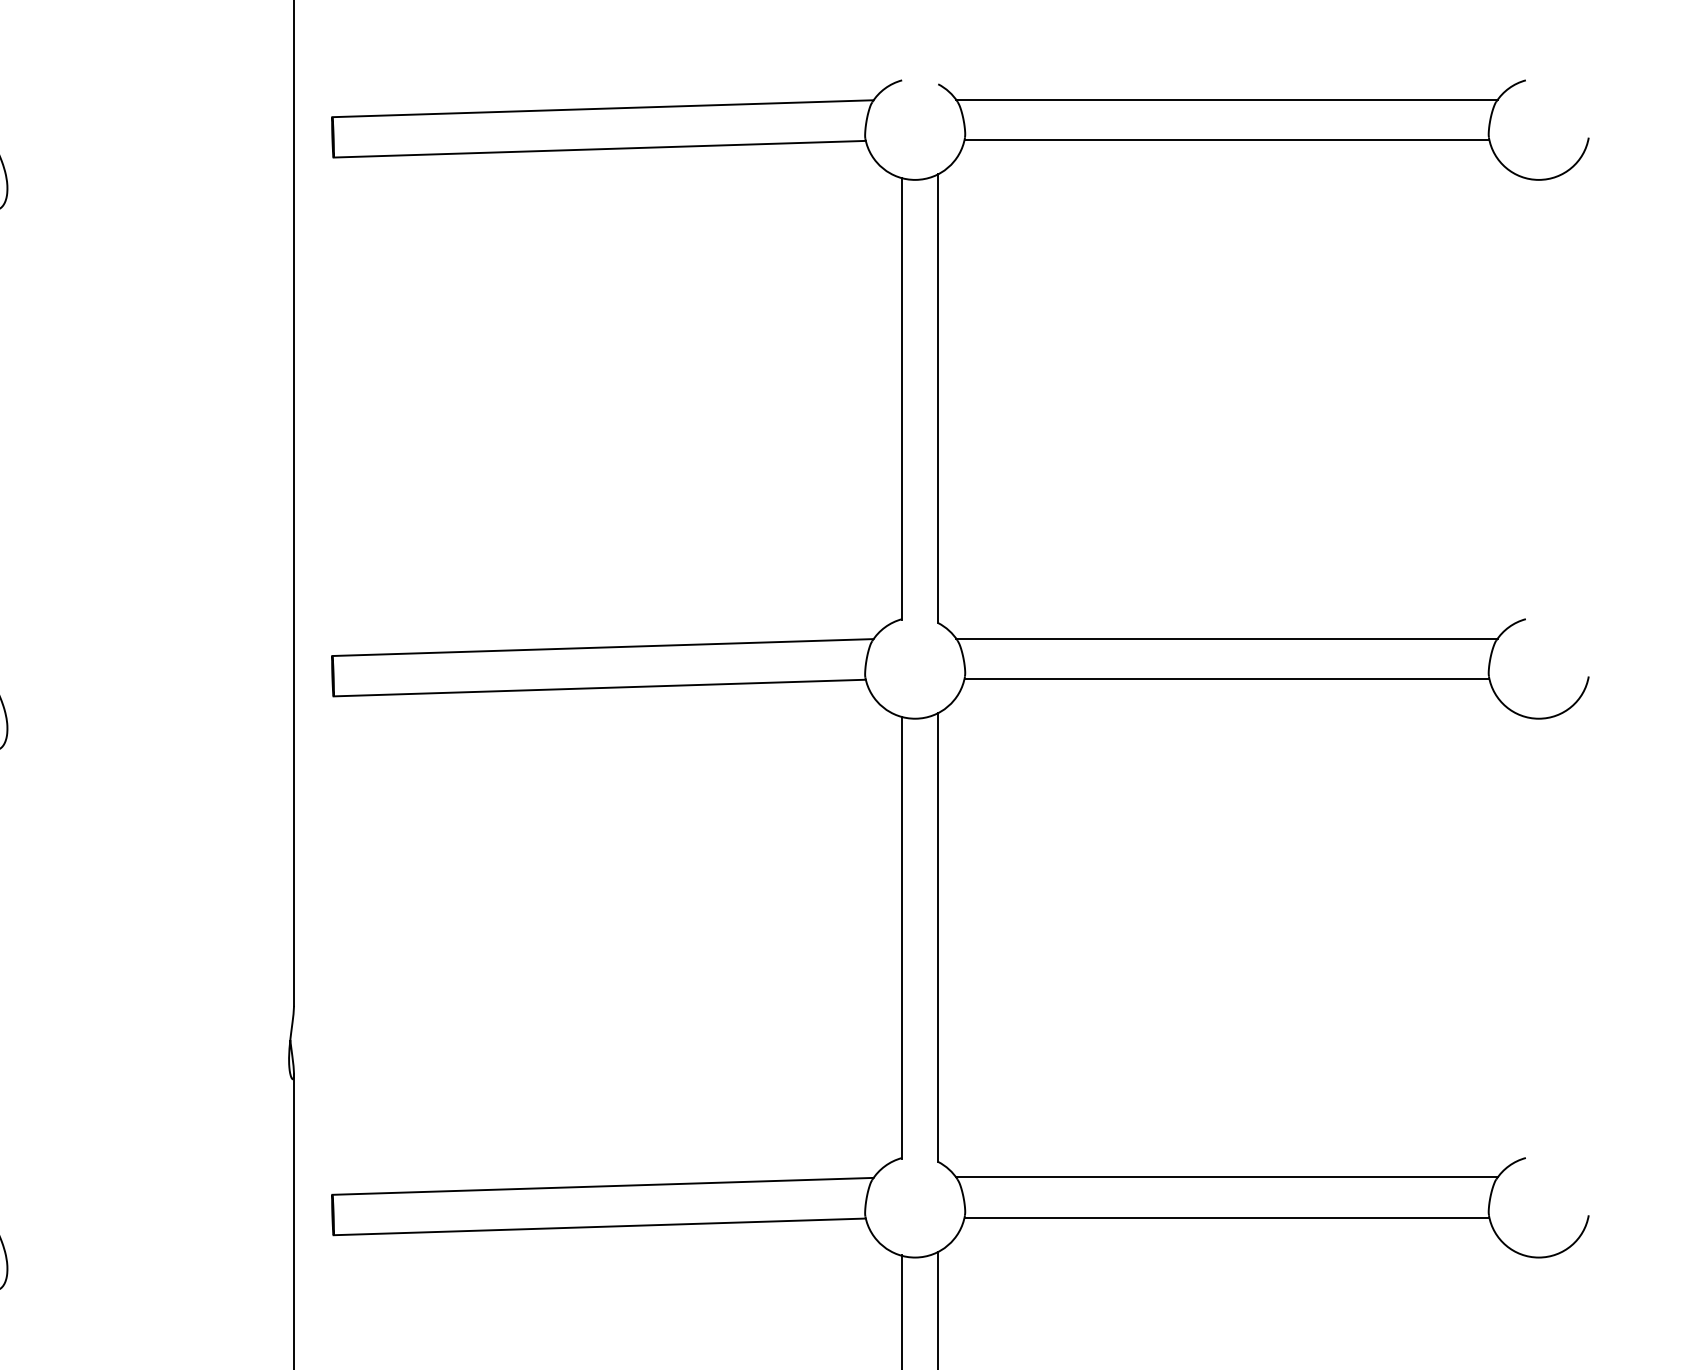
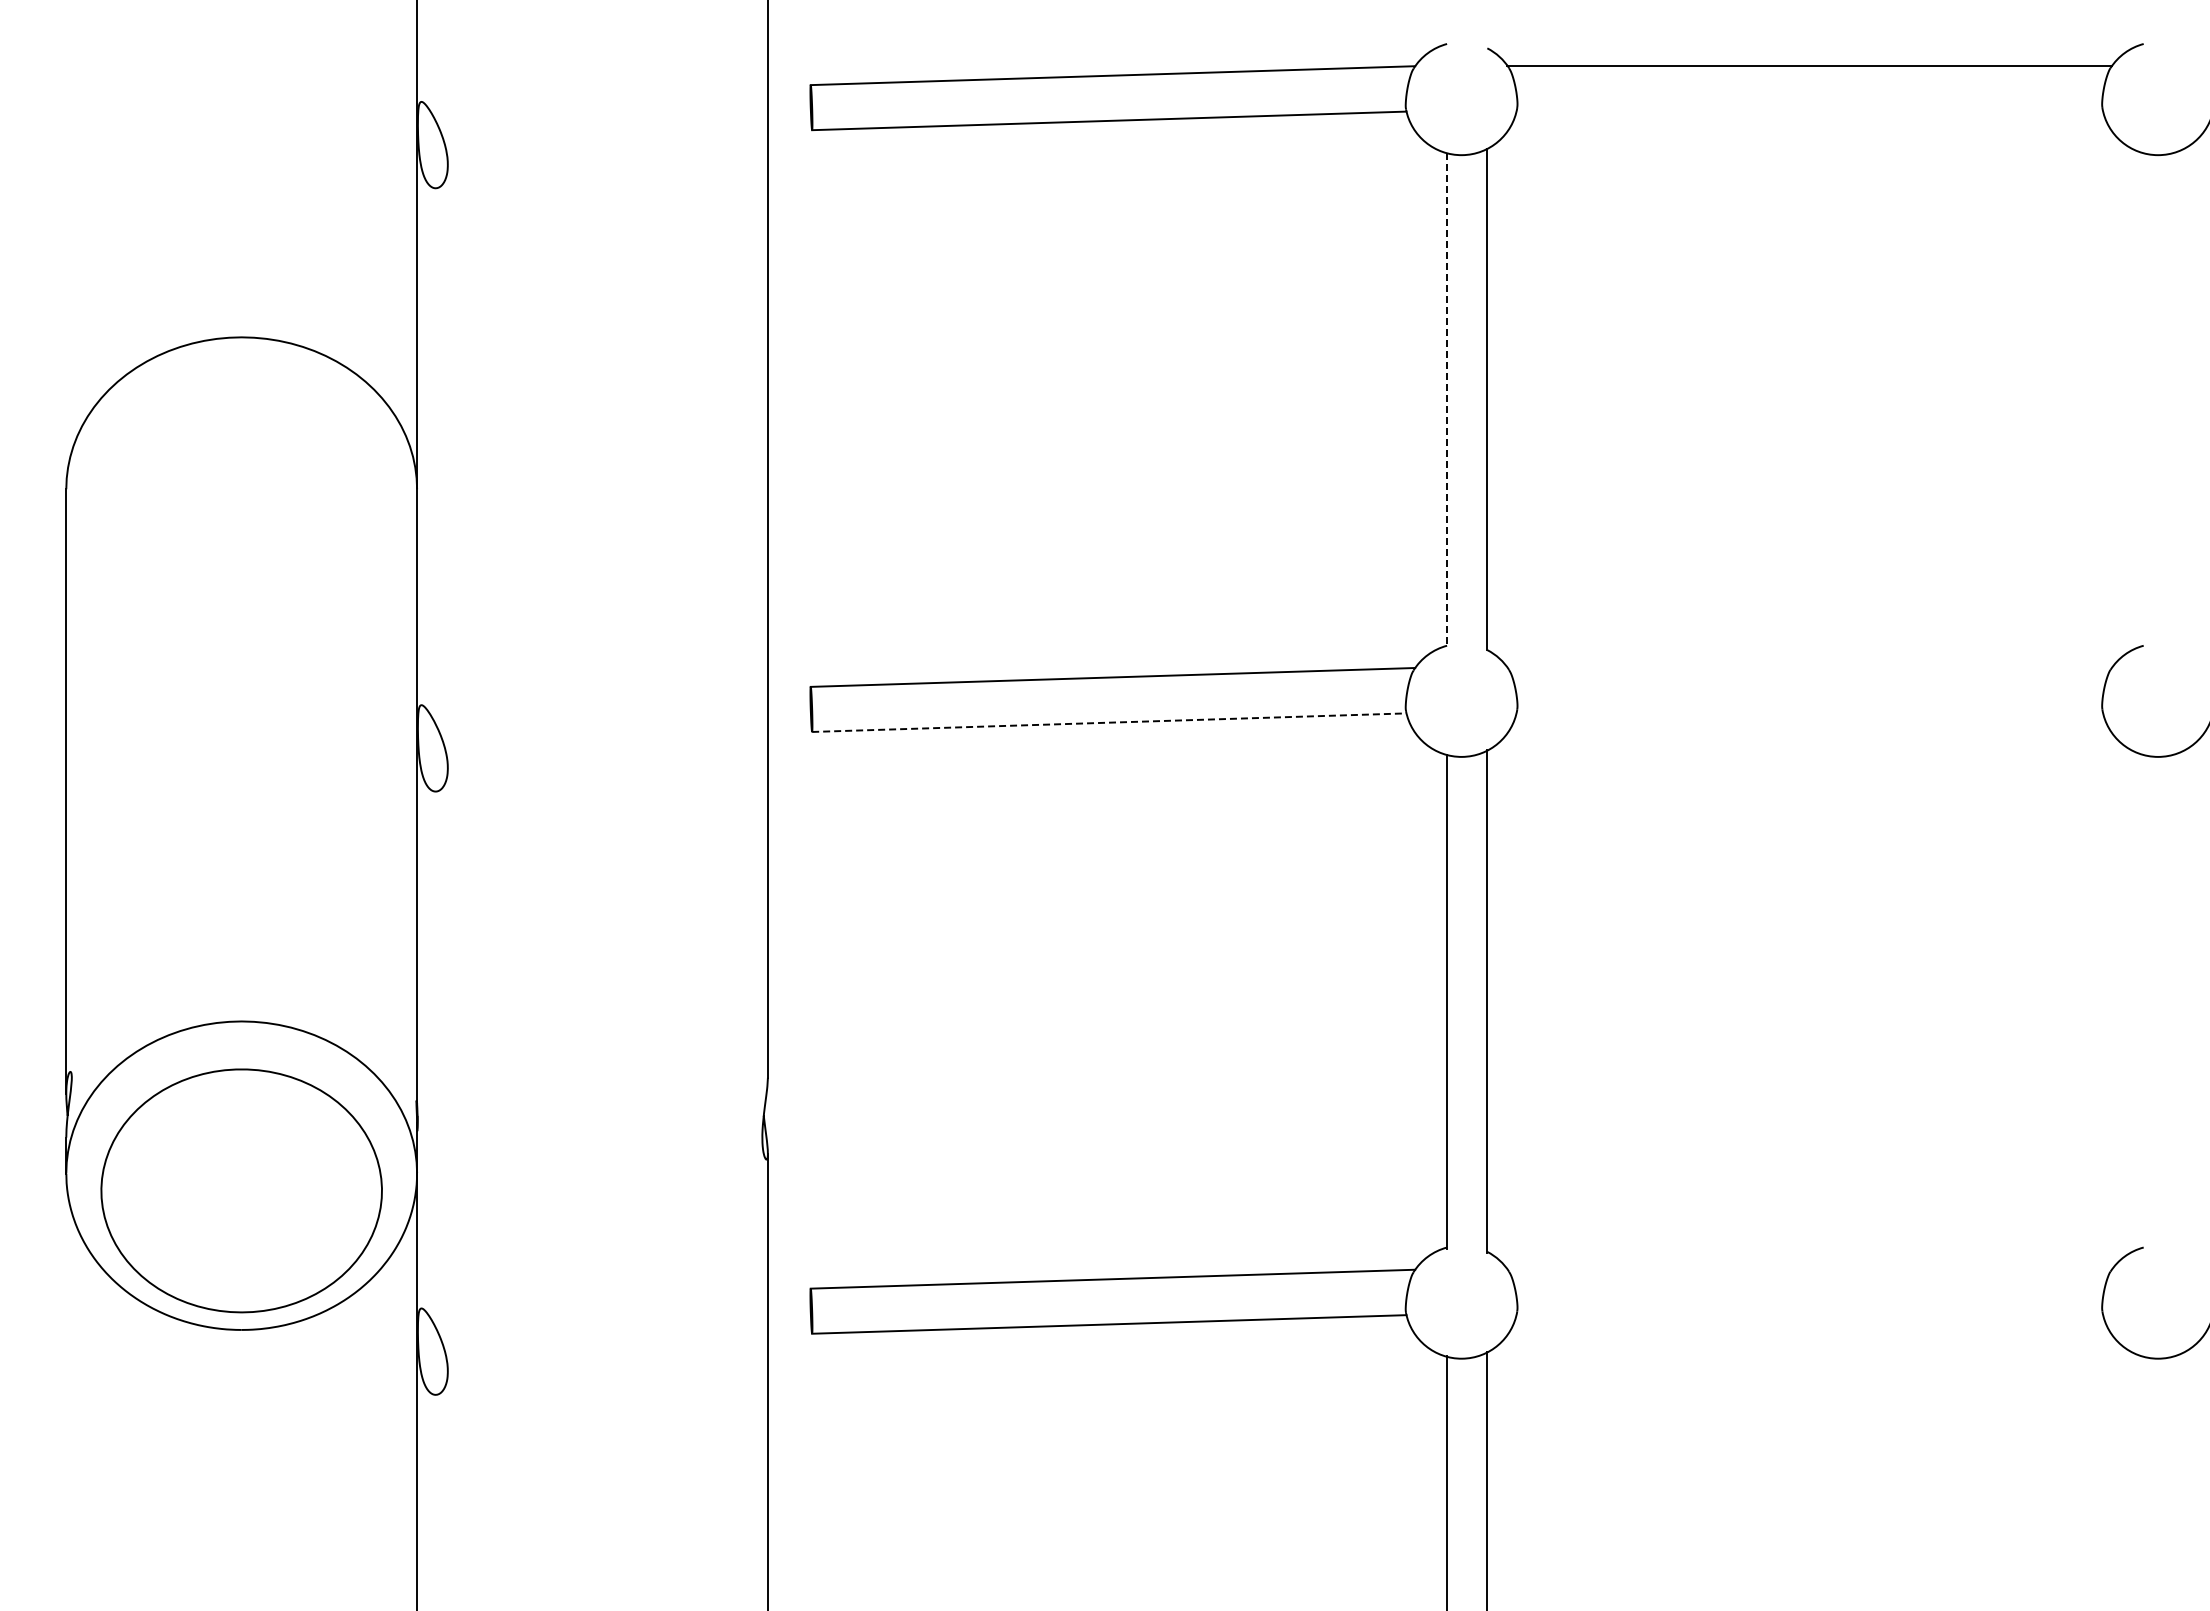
line: (1226, 139) -> (1809, 110), removed
line: (902, 398) -> (1447, 399), solid -> dashed
line: (1226, 638) -> (1809, 667), removed
line: (1226, 678) -> (1809, 712), removed
line: (599, 687) -> (1109, 722), solid -> dashed
line: (1226, 1177) -> (1809, 1269), removed
line: (1226, 1217) -> (1809, 1314), removed

